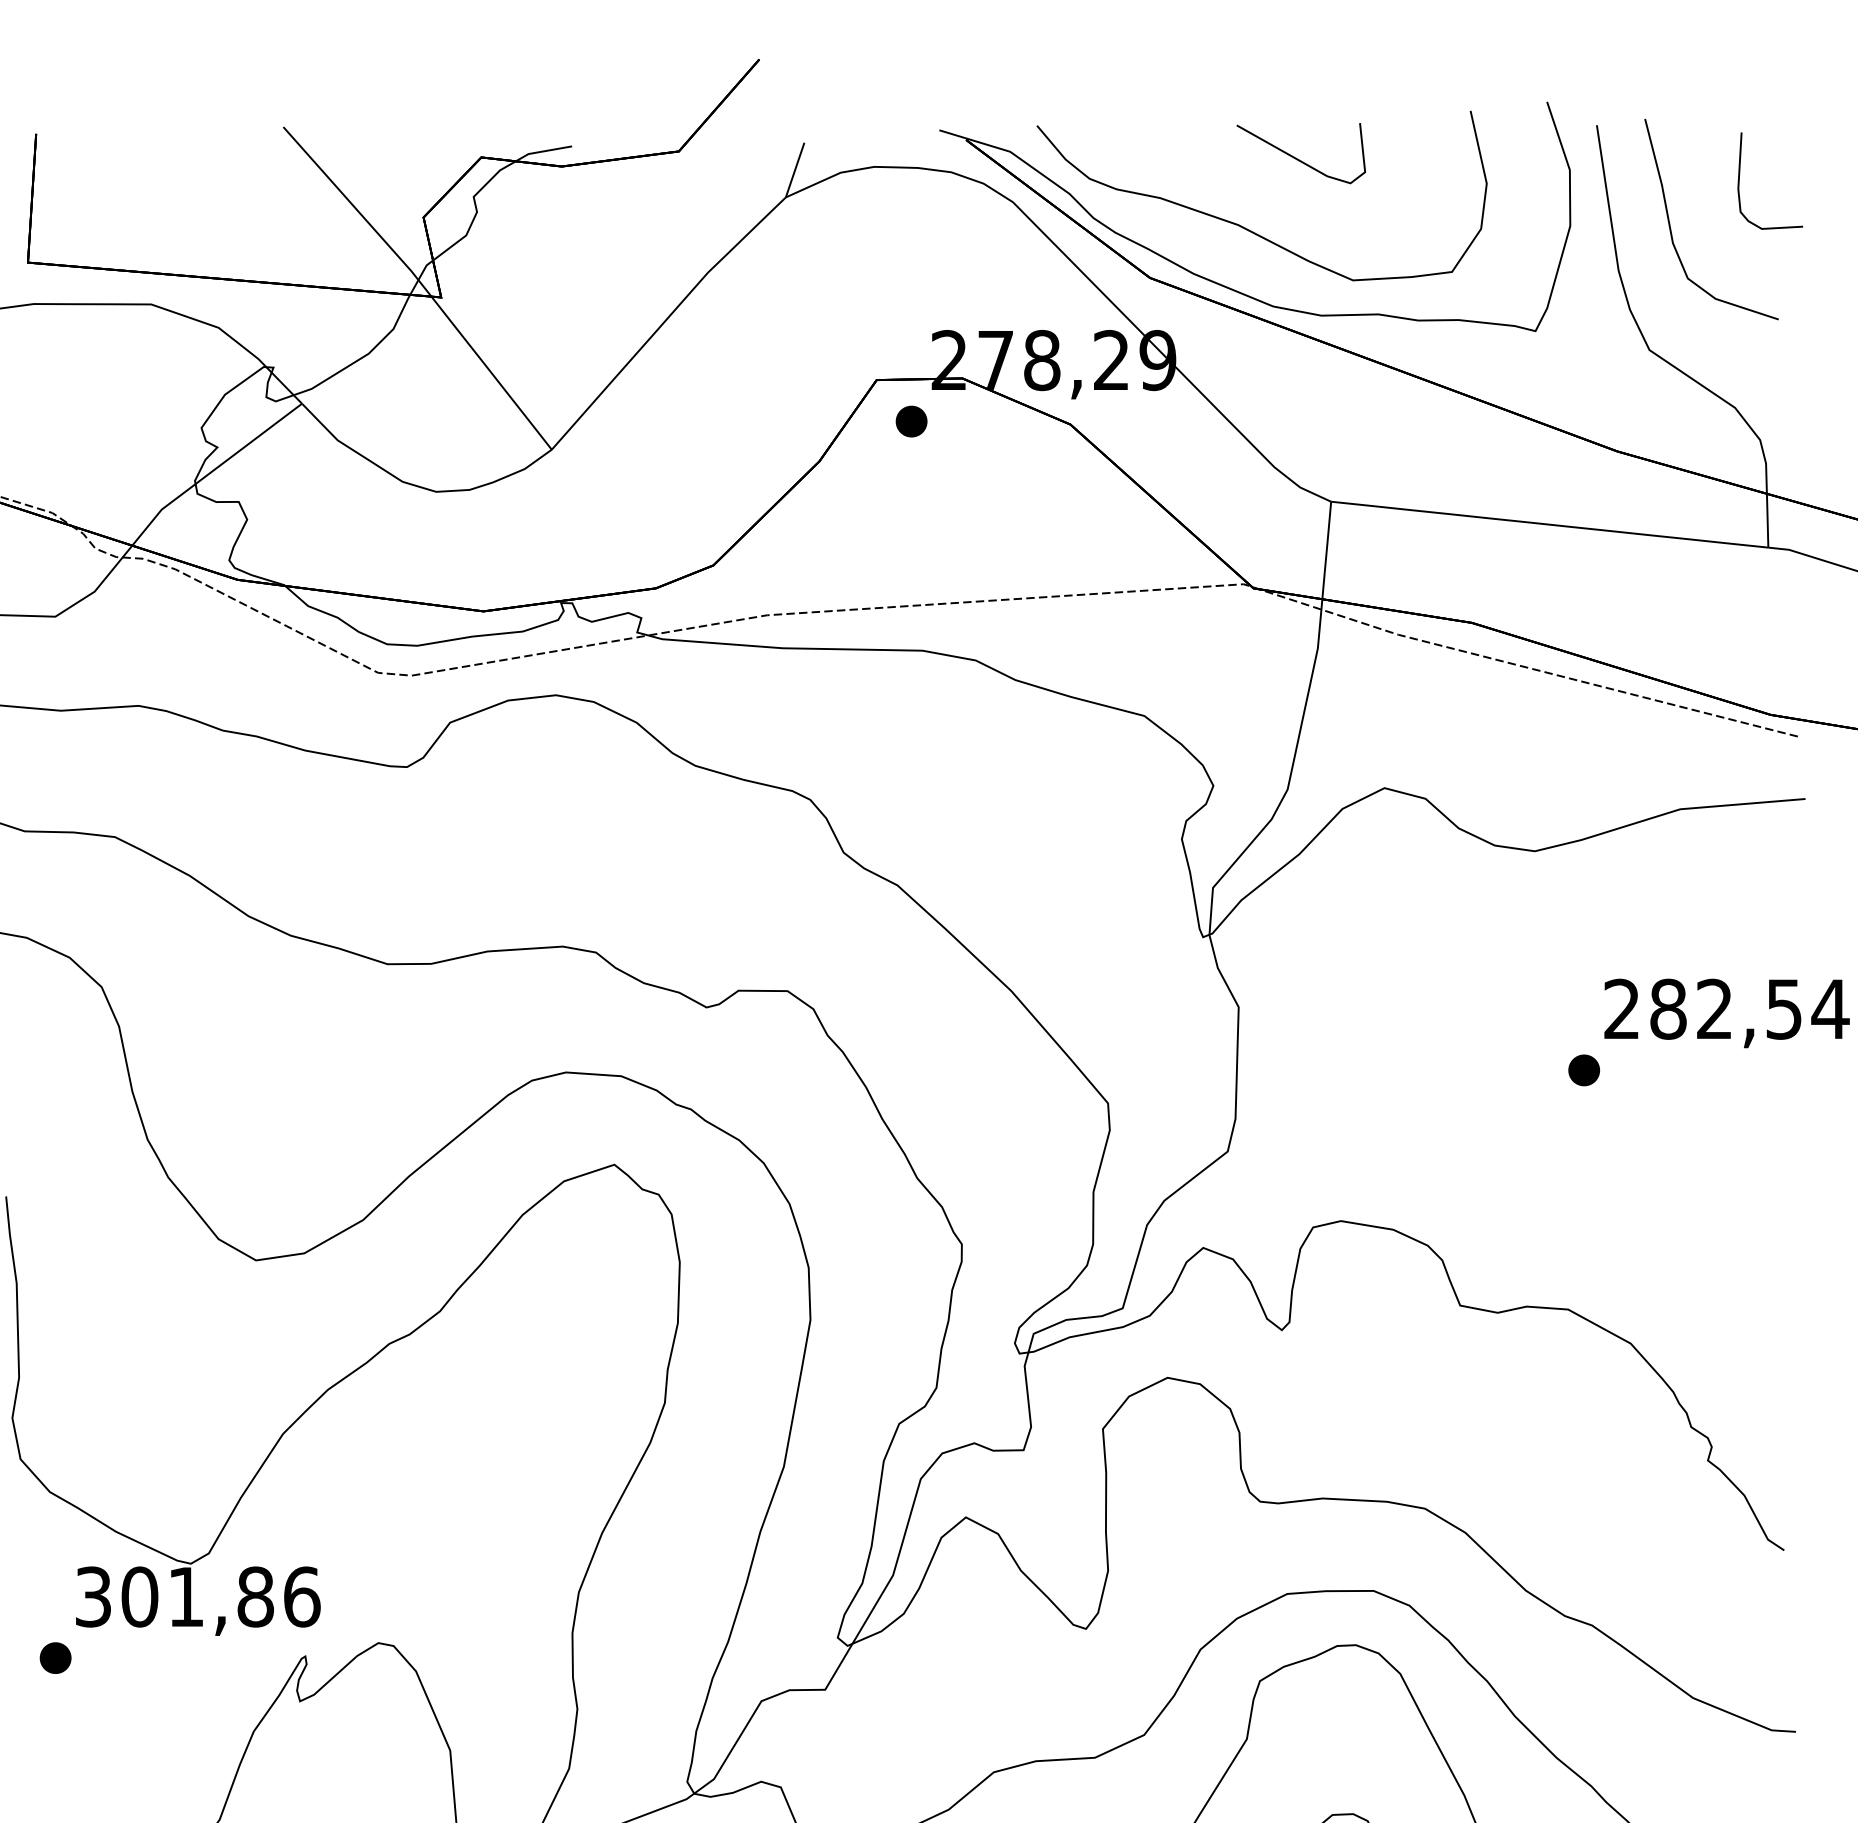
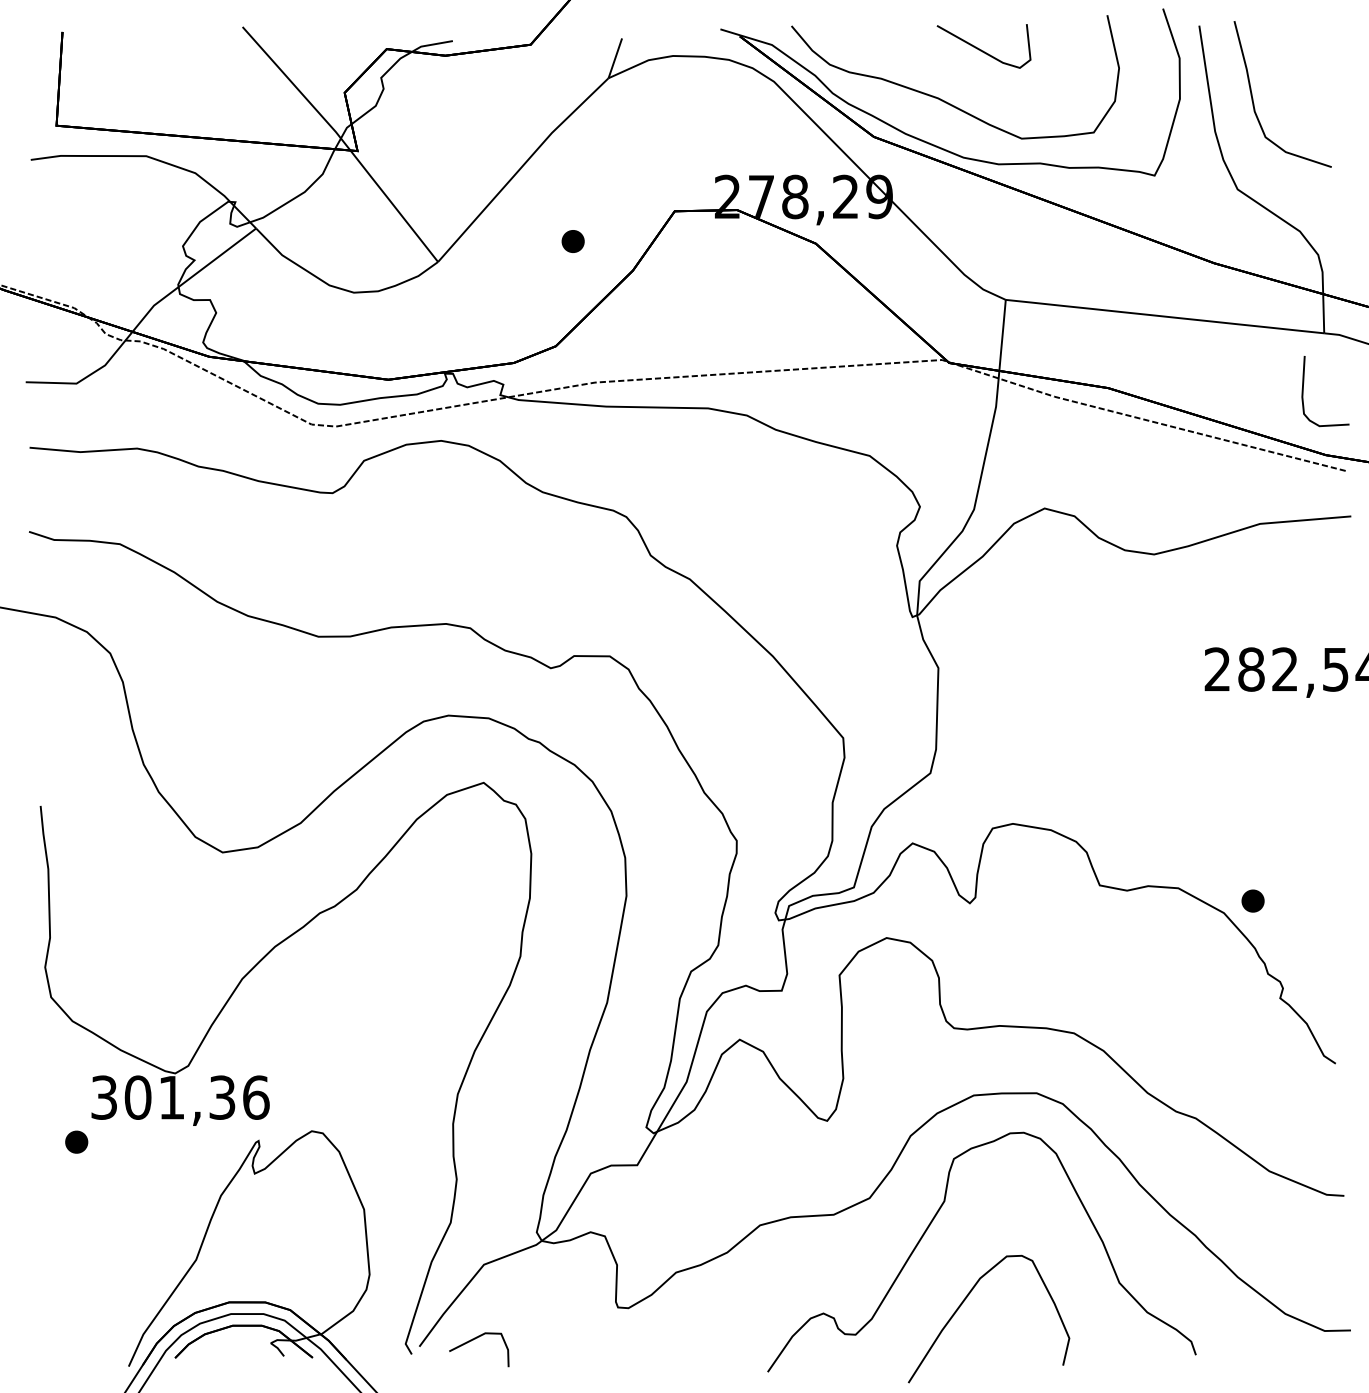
curve: (1739, 181) -> (1303, 391), moved
part: (910, 421) -> (572, 241), moved
part: (1583, 1069) -> (1252, 900), moved
text: (255, 1596) -> (222, 1097), 301,86 -> 301,36

